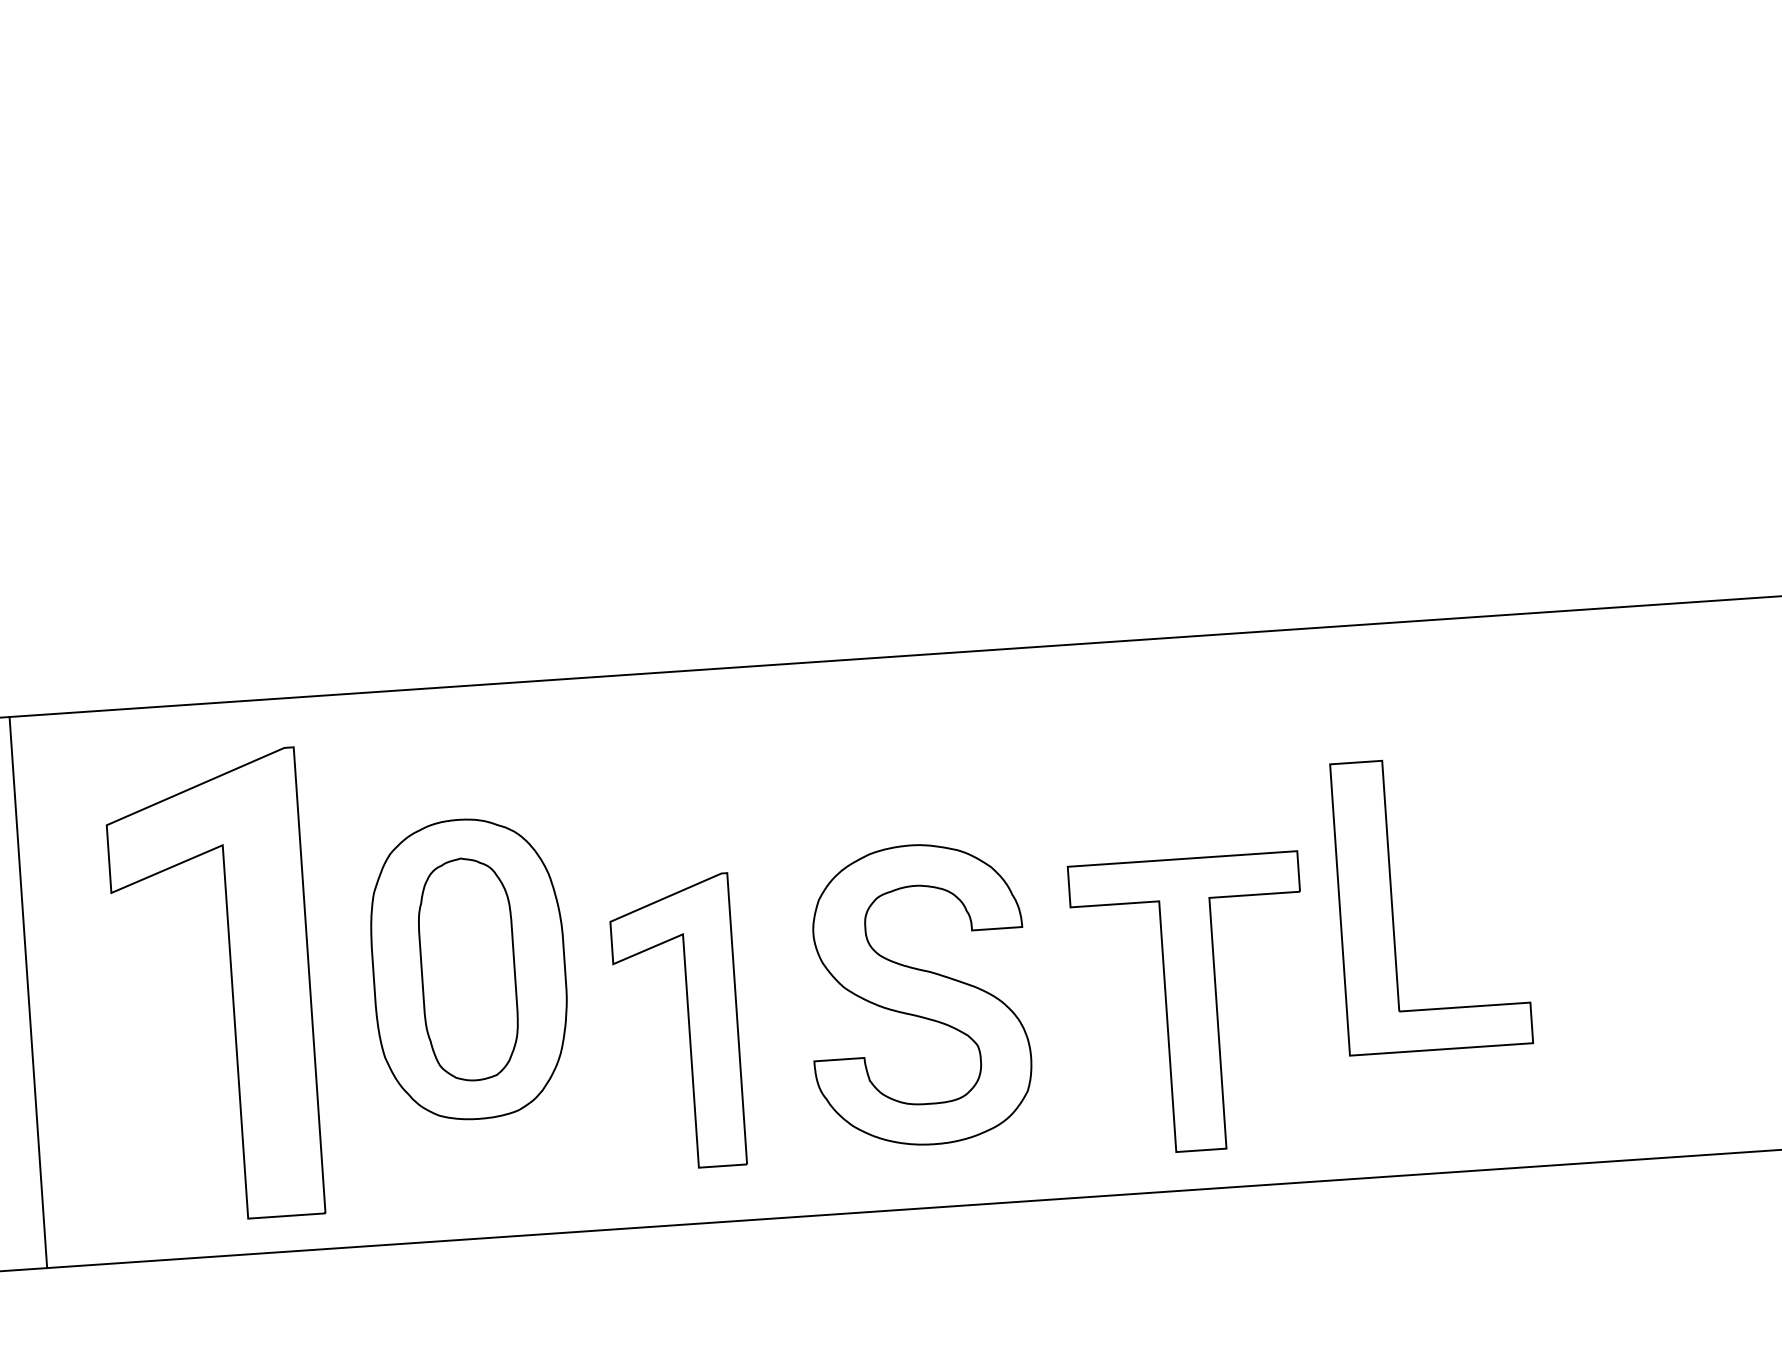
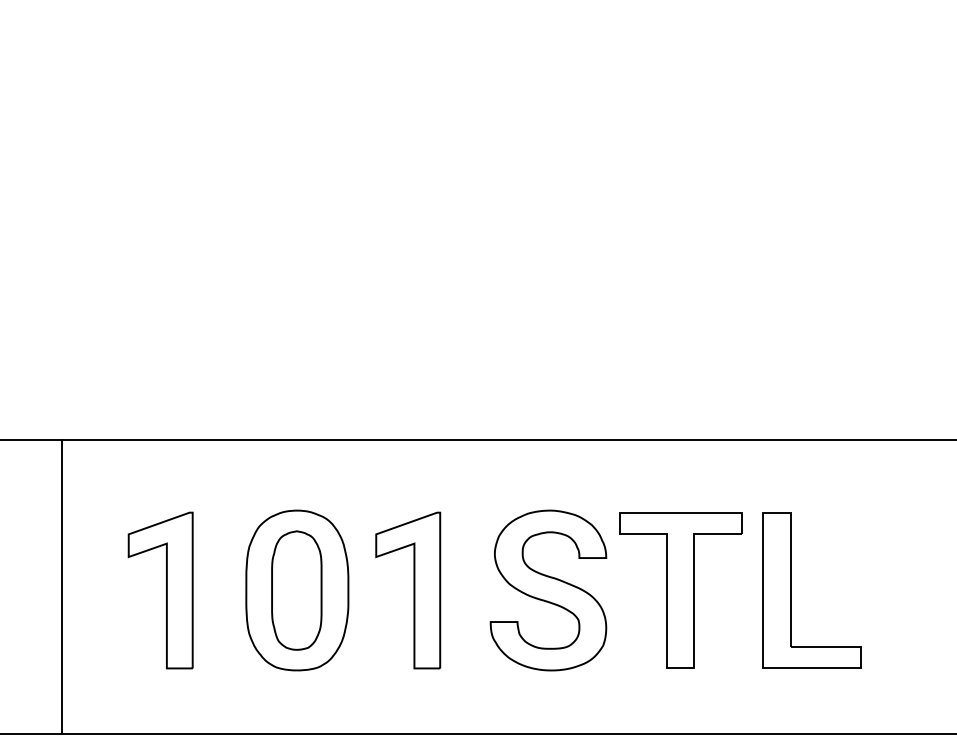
part: (213, 986) -> (160, 590), size x0.62
part: (918, 995) -> (548, 590), moved
part: (1191, 1004) -> (680, 590), moved
part: (677, 1022) -> (408, 590), moved

